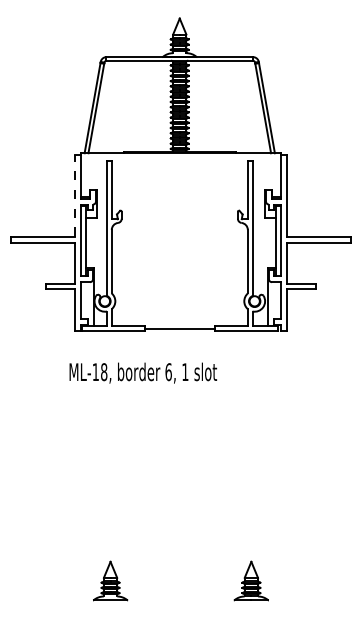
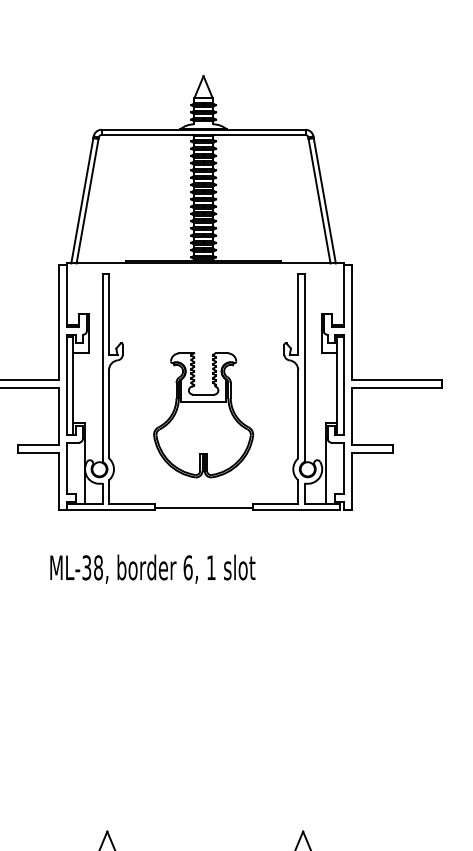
line: (75, 195) -> (58, 322), dashed -> solid
part: (179, 261) -> (203, 413), added
text: (95, 372) -> (86, 568), ML-18, -> ML-38,

